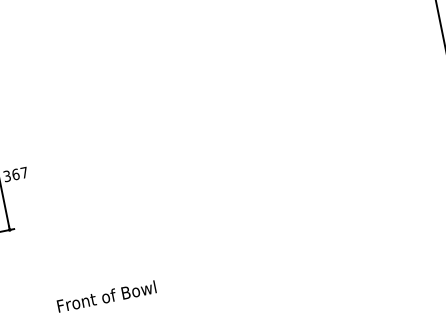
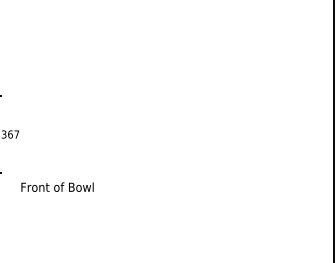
text: (106, 295) -> (57, 186), moved

